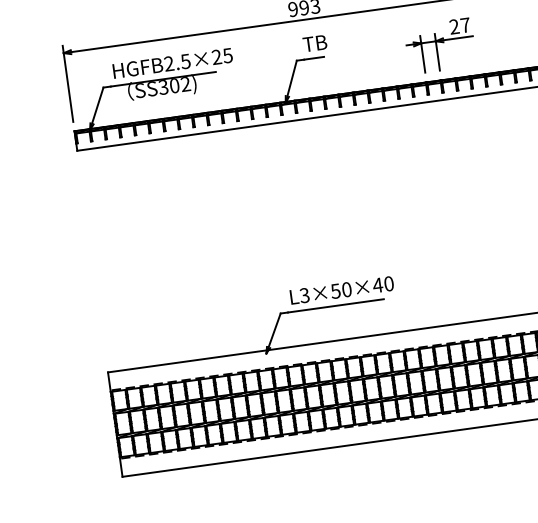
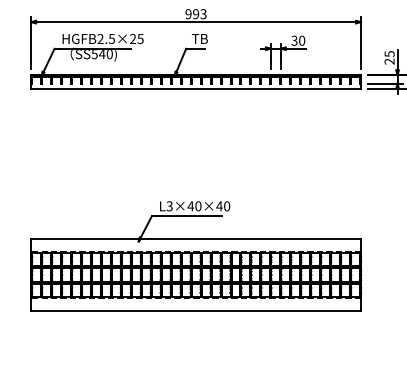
text: (460, 25) -> (298, 40), 27 -> 30
text: (175, 86) -> (102, 54), SS302) -> SS540)
text: (335, 291) -> (190, 206), L3×50×40 -> L3×40×40

